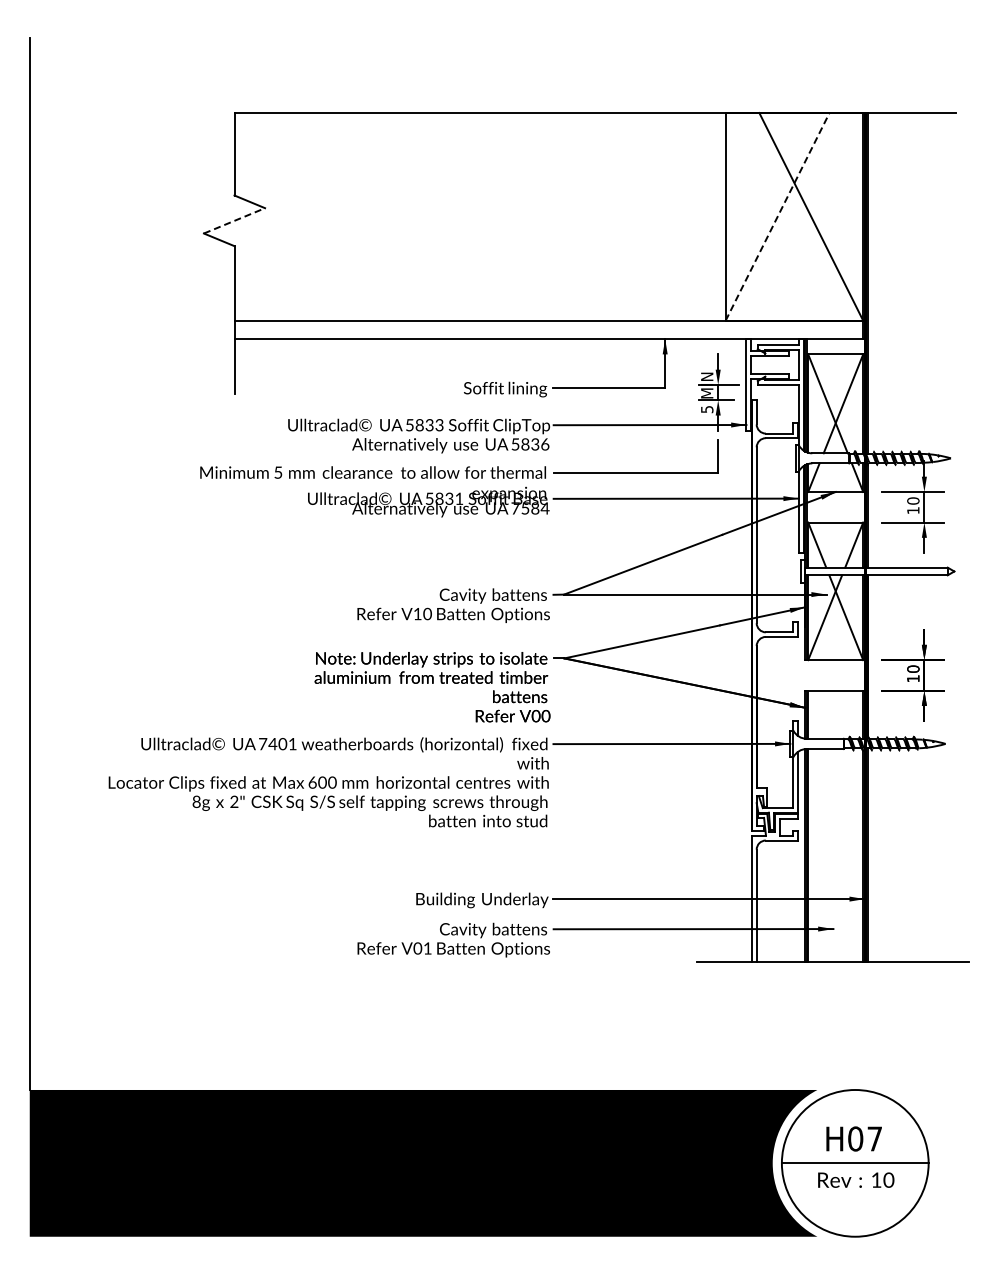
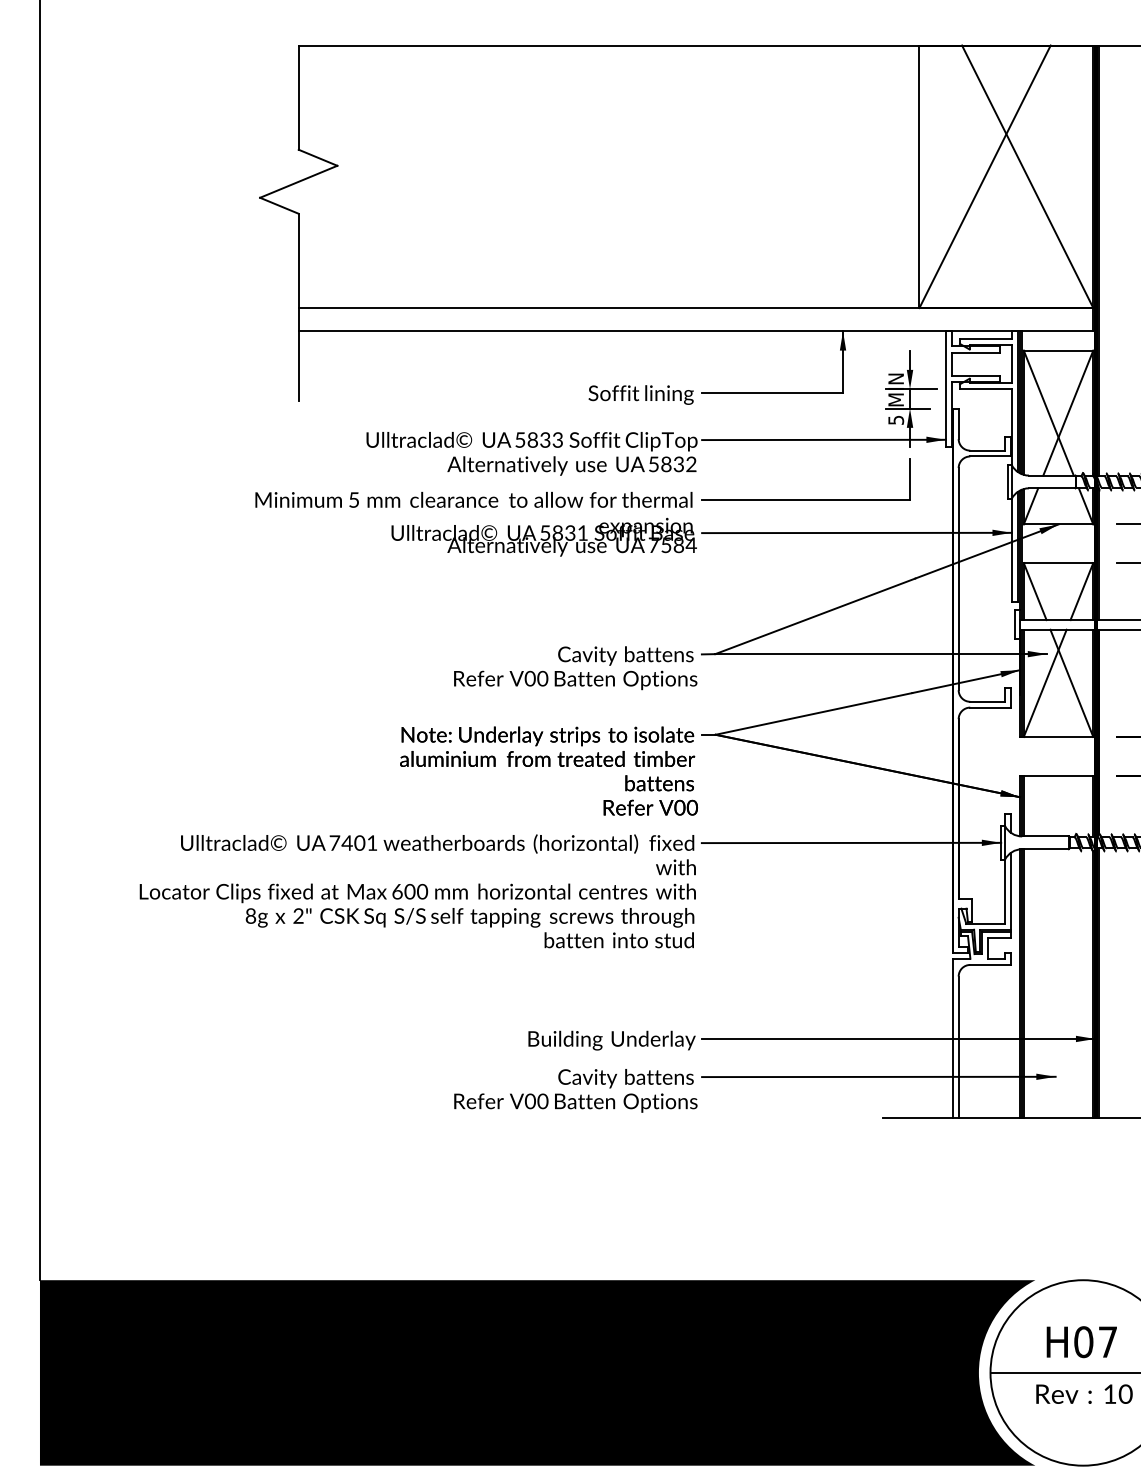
line: (777, 216) -> (984, 176), dashed -> solid
line: (234, 220) -> (298, 181), dashed -> solid
text: (545, 444) -> (691, 464), 5836 -> 5832
text: (417, 613) -> (529, 678), V10 -> V00
text: (427, 948) -> (542, 1101), V01 -> V00

